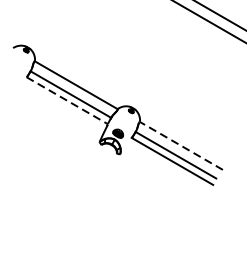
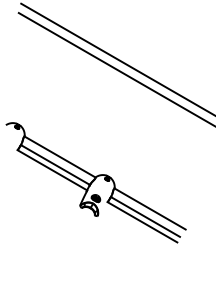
line: (67, 100) -> (52, 170), dashed -> solid
line: (180, 145) -> (149, 208), dashed -> solid

